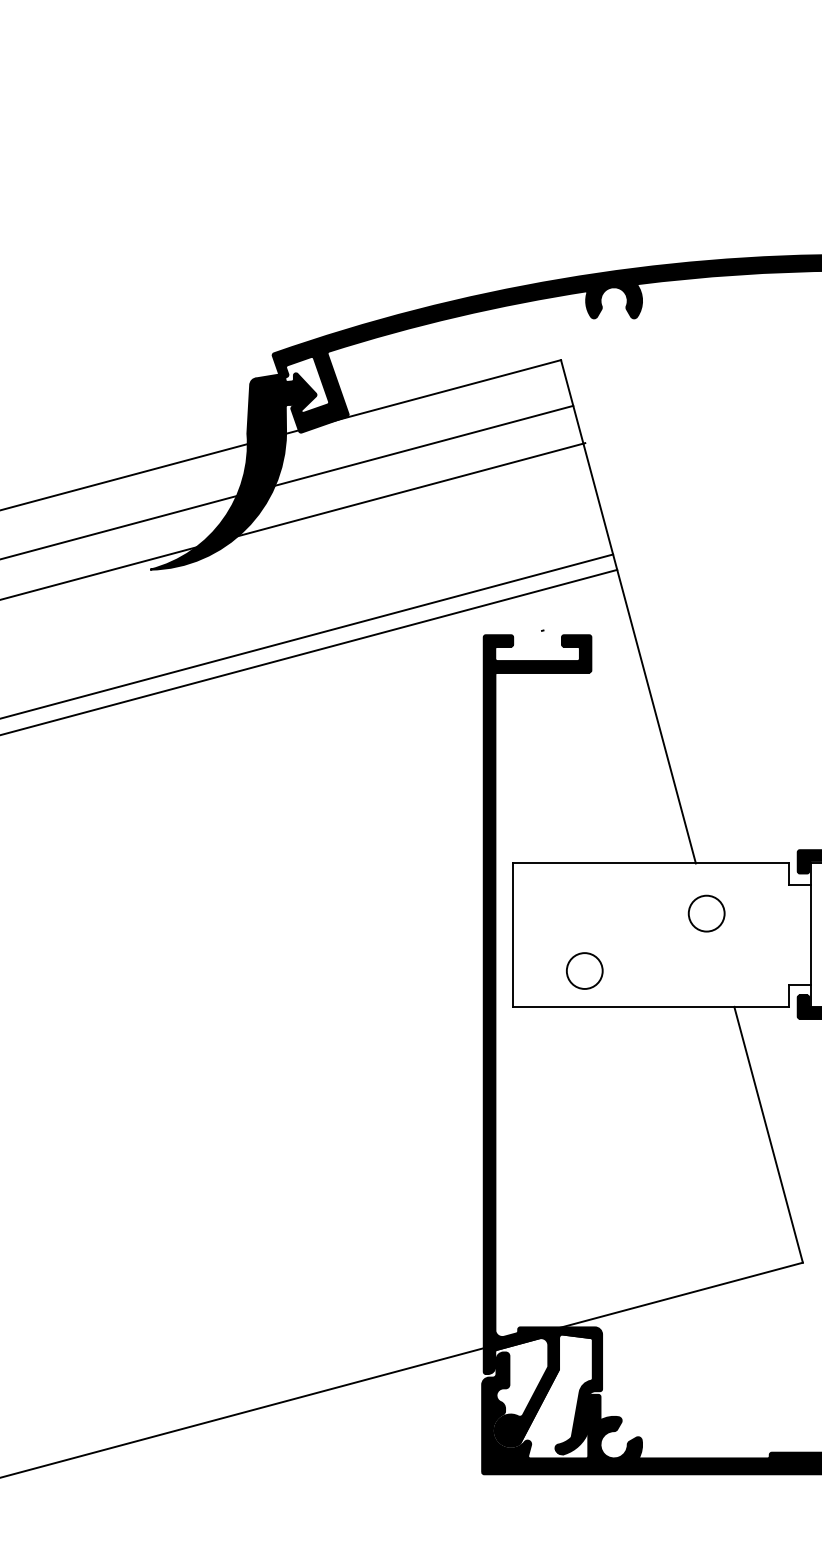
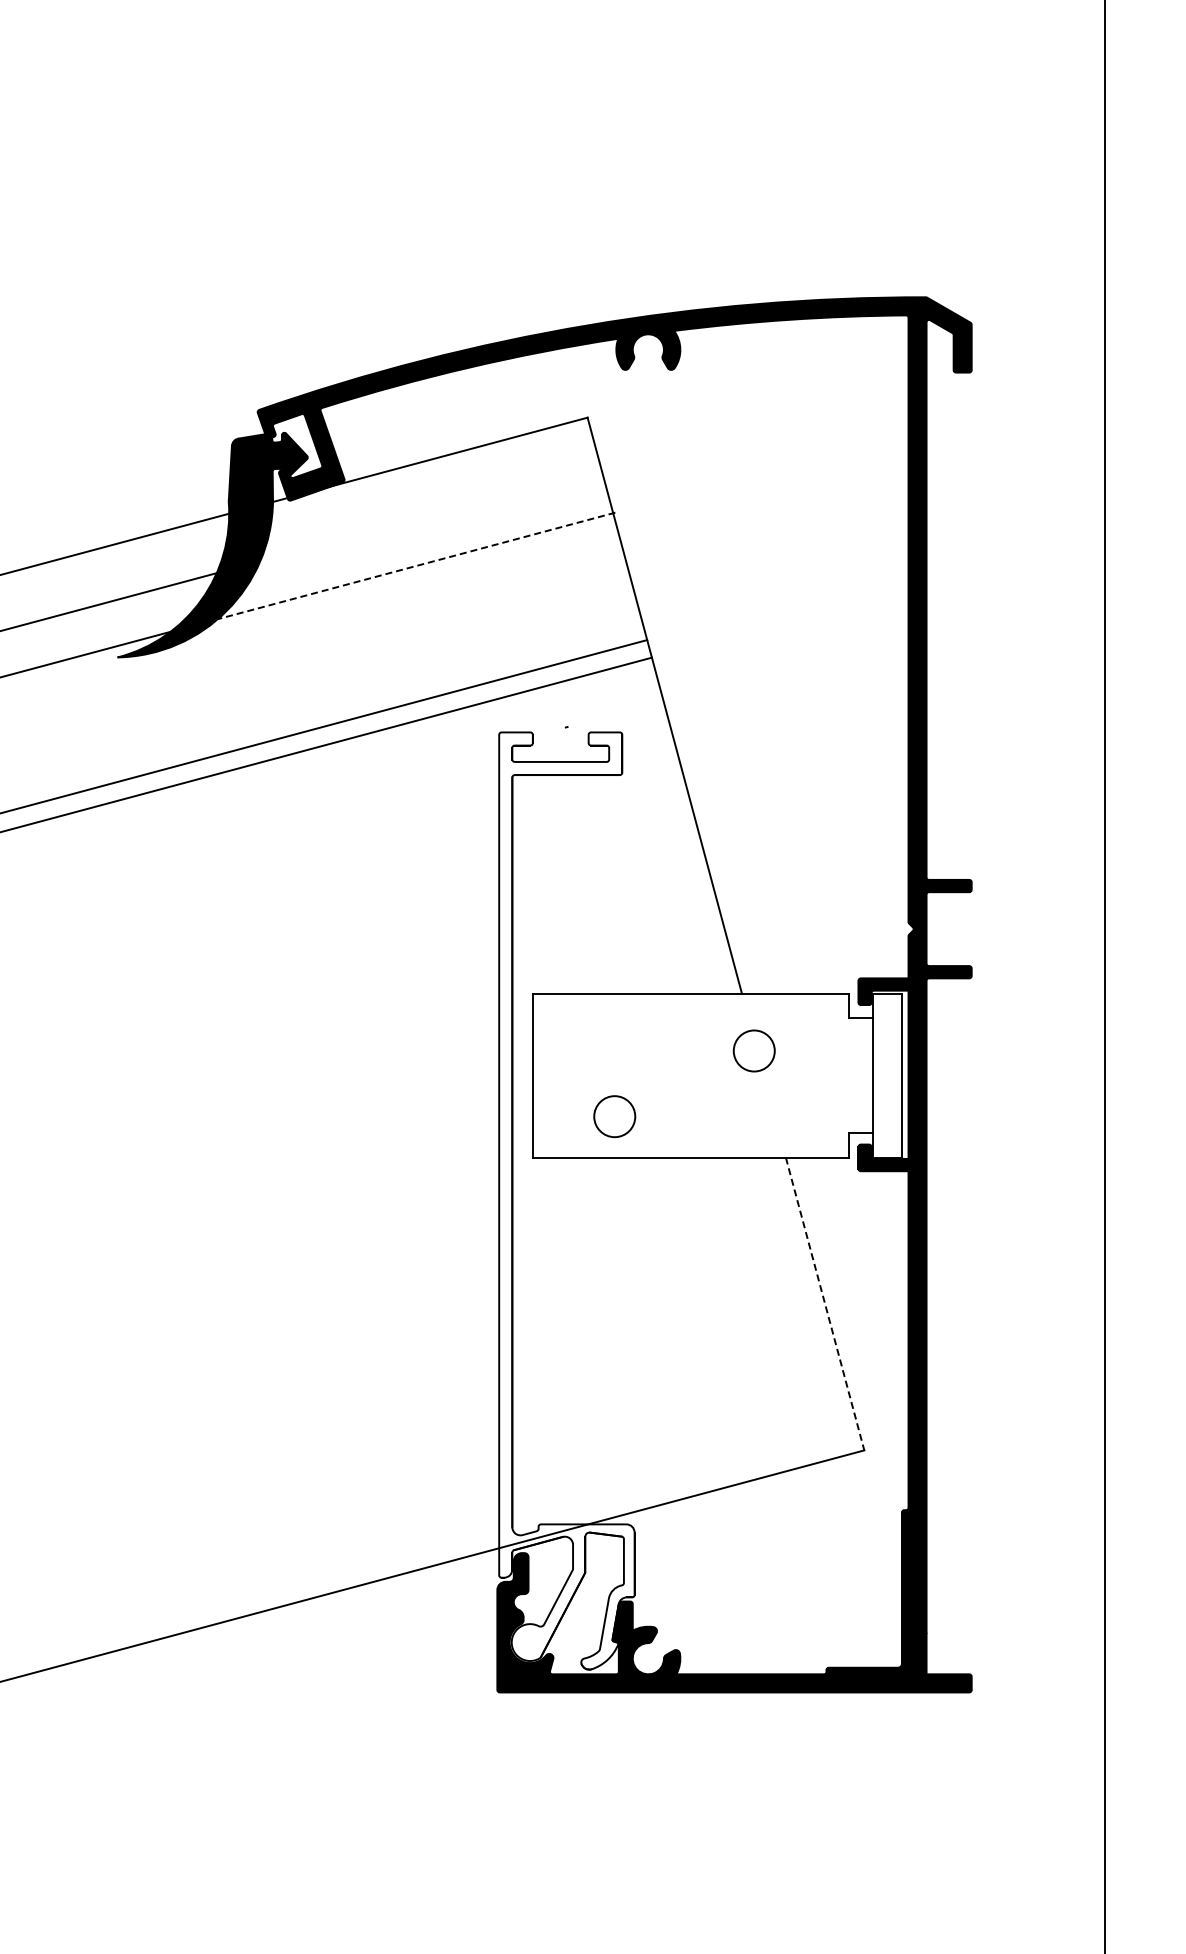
line: (423, 445) -> (430, 515), removed
line: (411, 489) -> (416, 565), solid -> dashed
fill: (542, 1044) -> (566, 1200), removed
line: (768, 1135) -> (825, 1304), solid -> dashed

